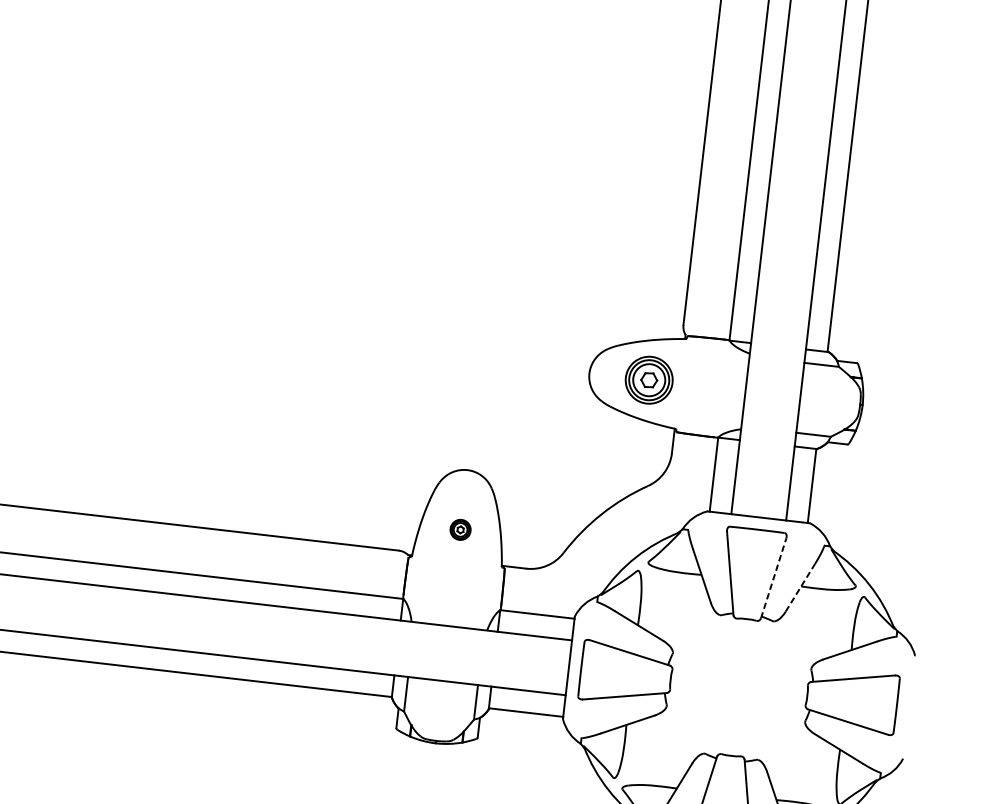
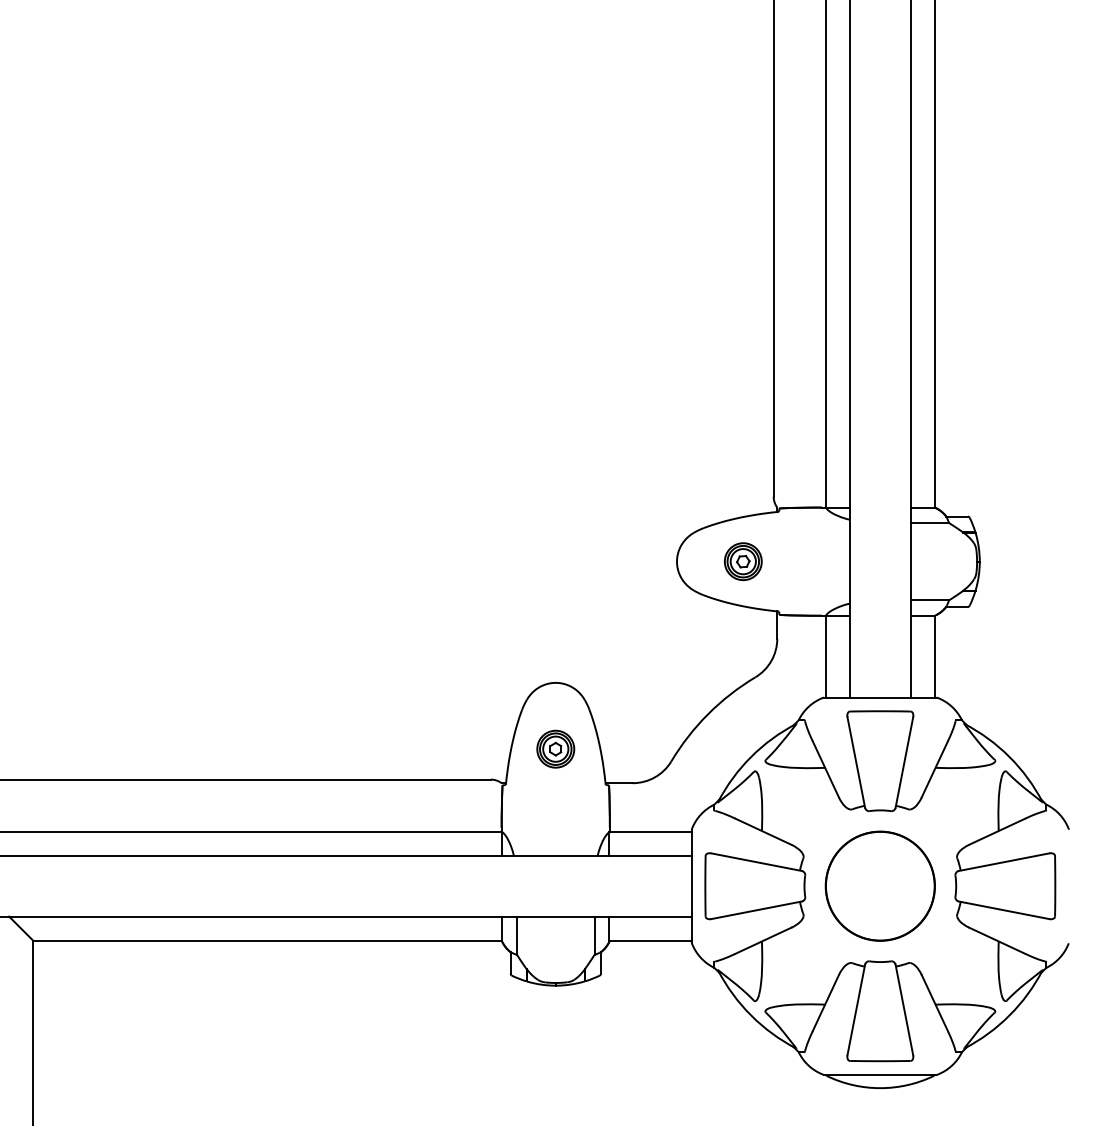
part: (649, 380) -> (743, 561), size x0.71
part: (460, 529) -> (555, 748), size x1.67
line: (773, 578) -> (904, 762), dashed -> solid
line: (800, 587) -> (934, 769), dashed -> solid
circle: (738, 686) -> (879, 885), added

